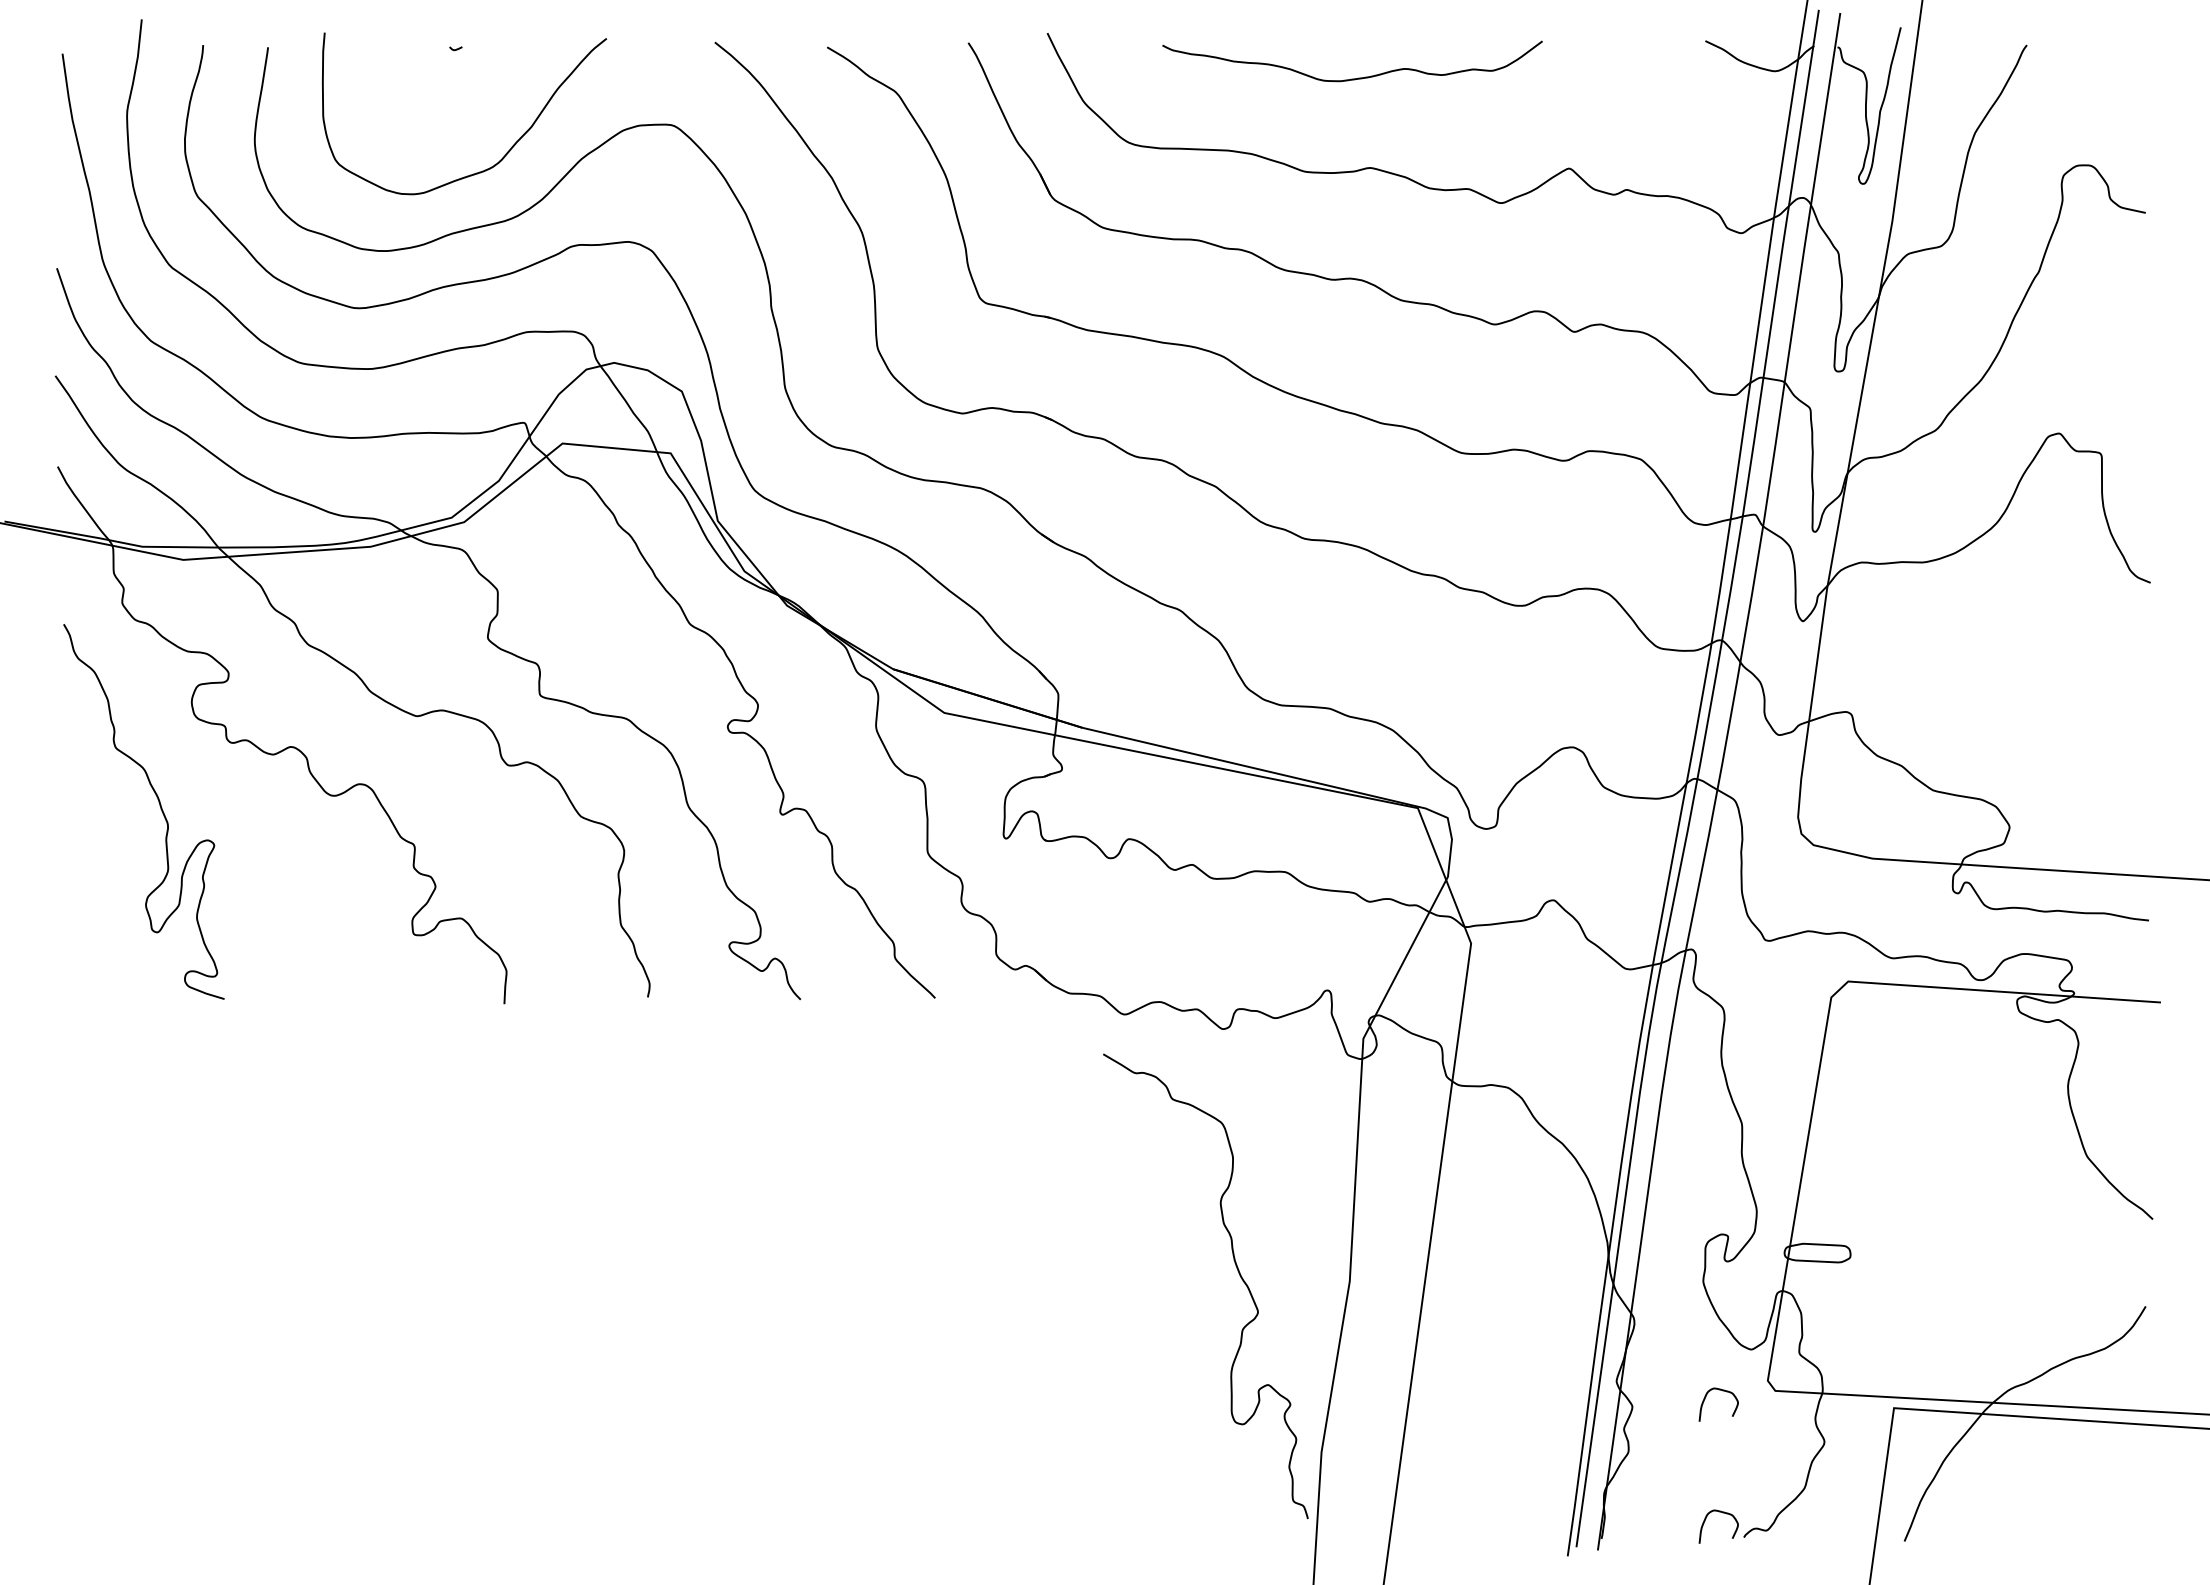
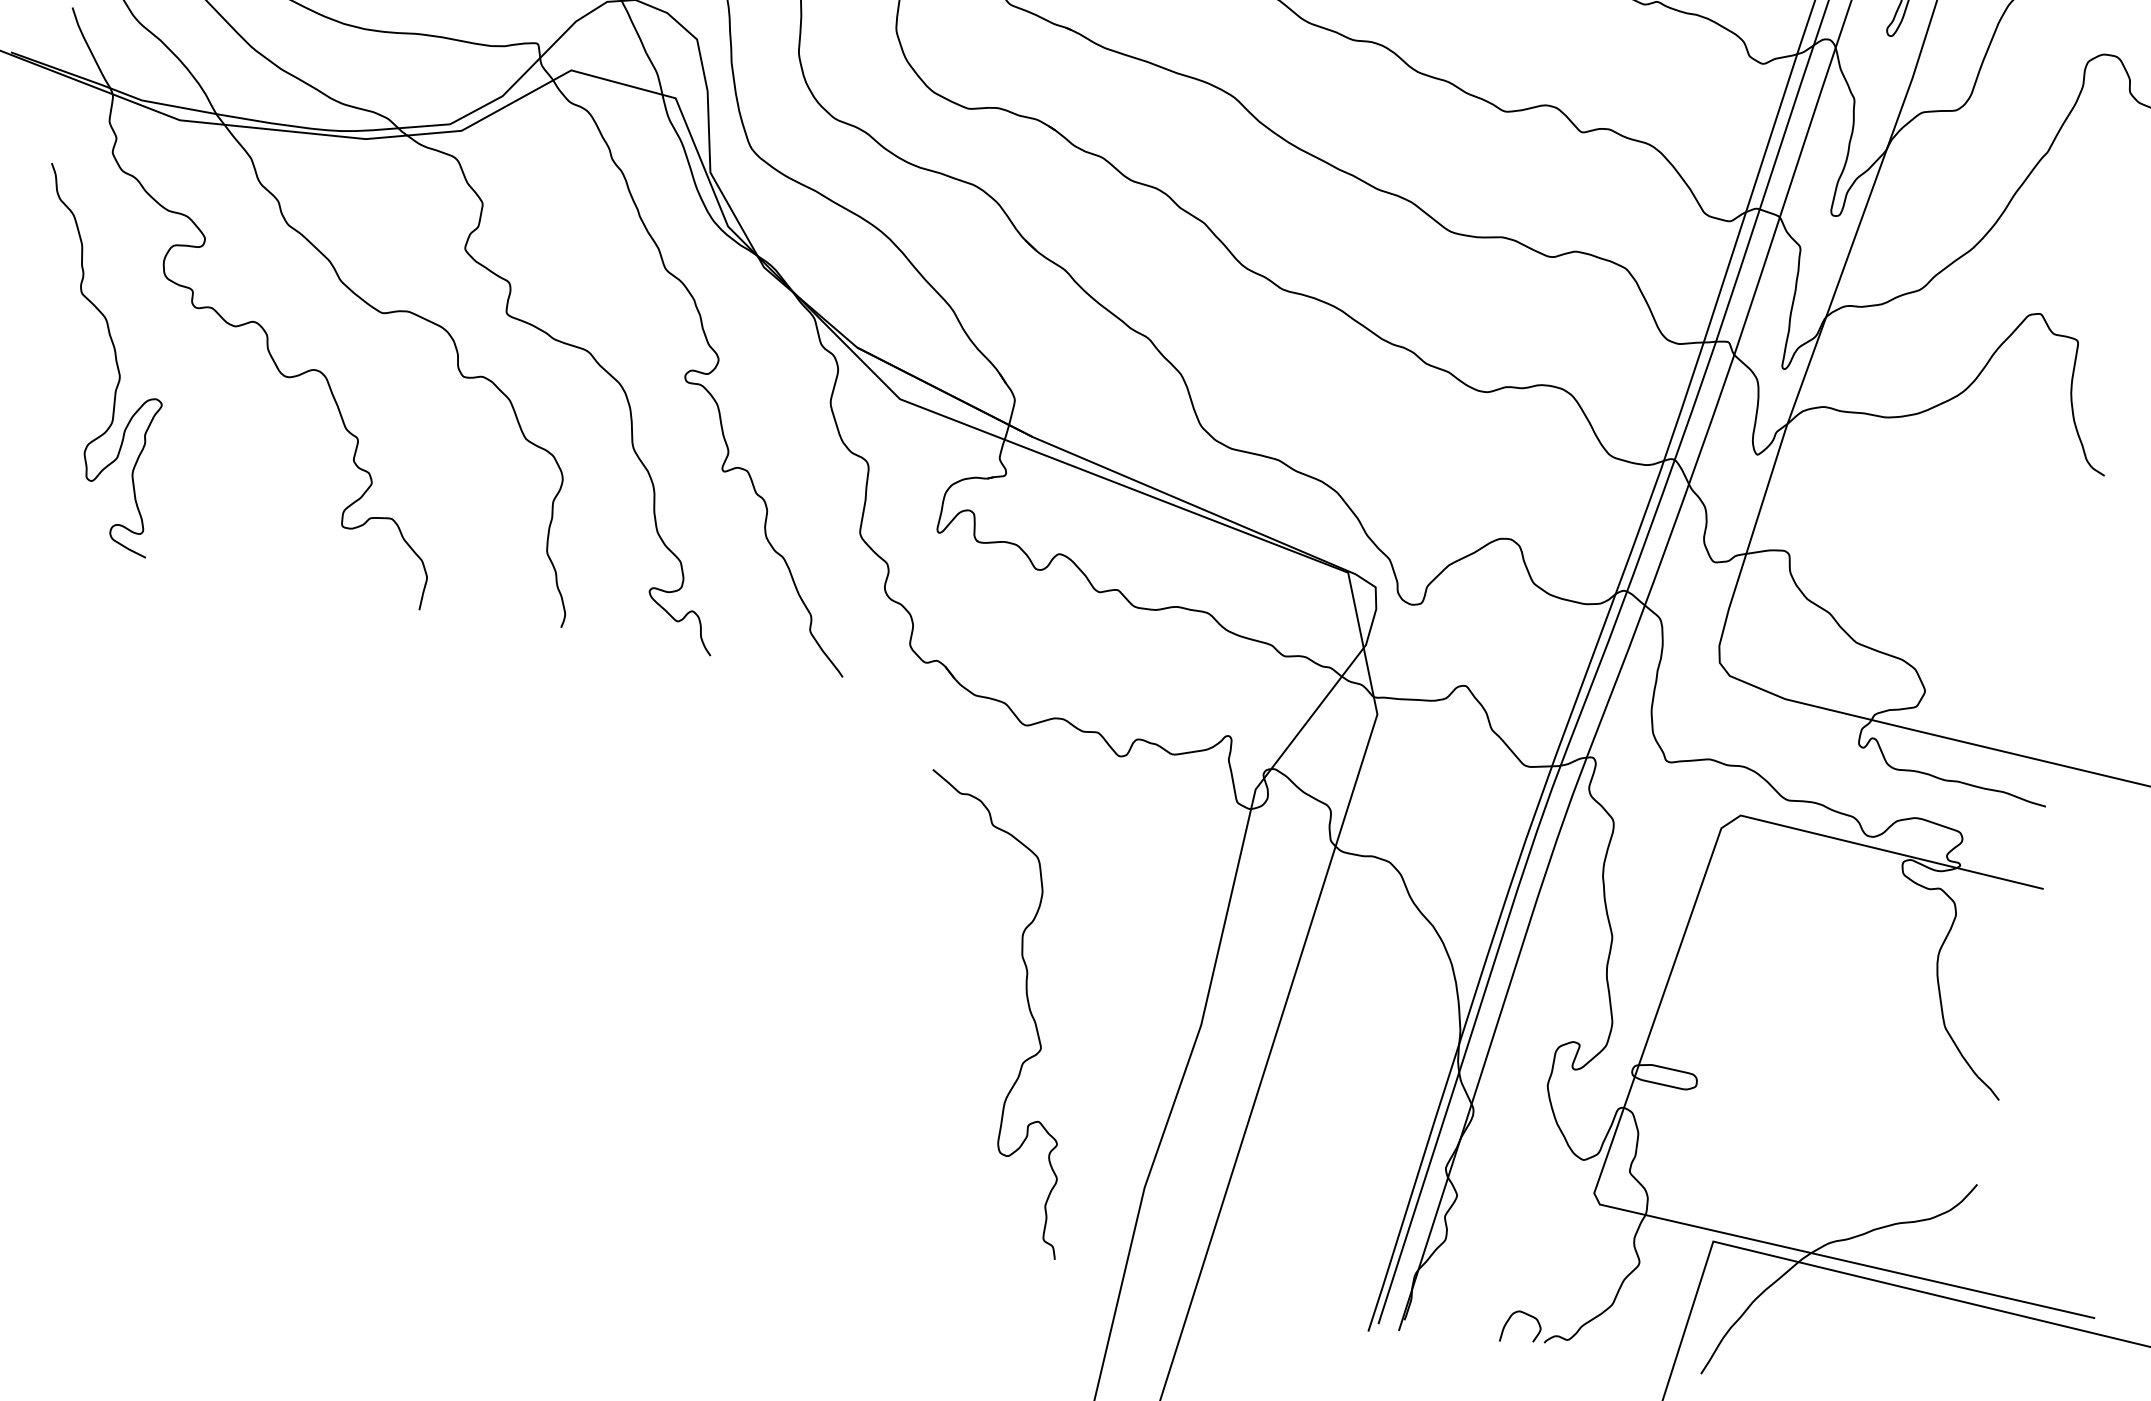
curve: (1237, 1271) -> (1027, 1005), moved
curve: (1722, 1391) -> (1547, 1196), removed

